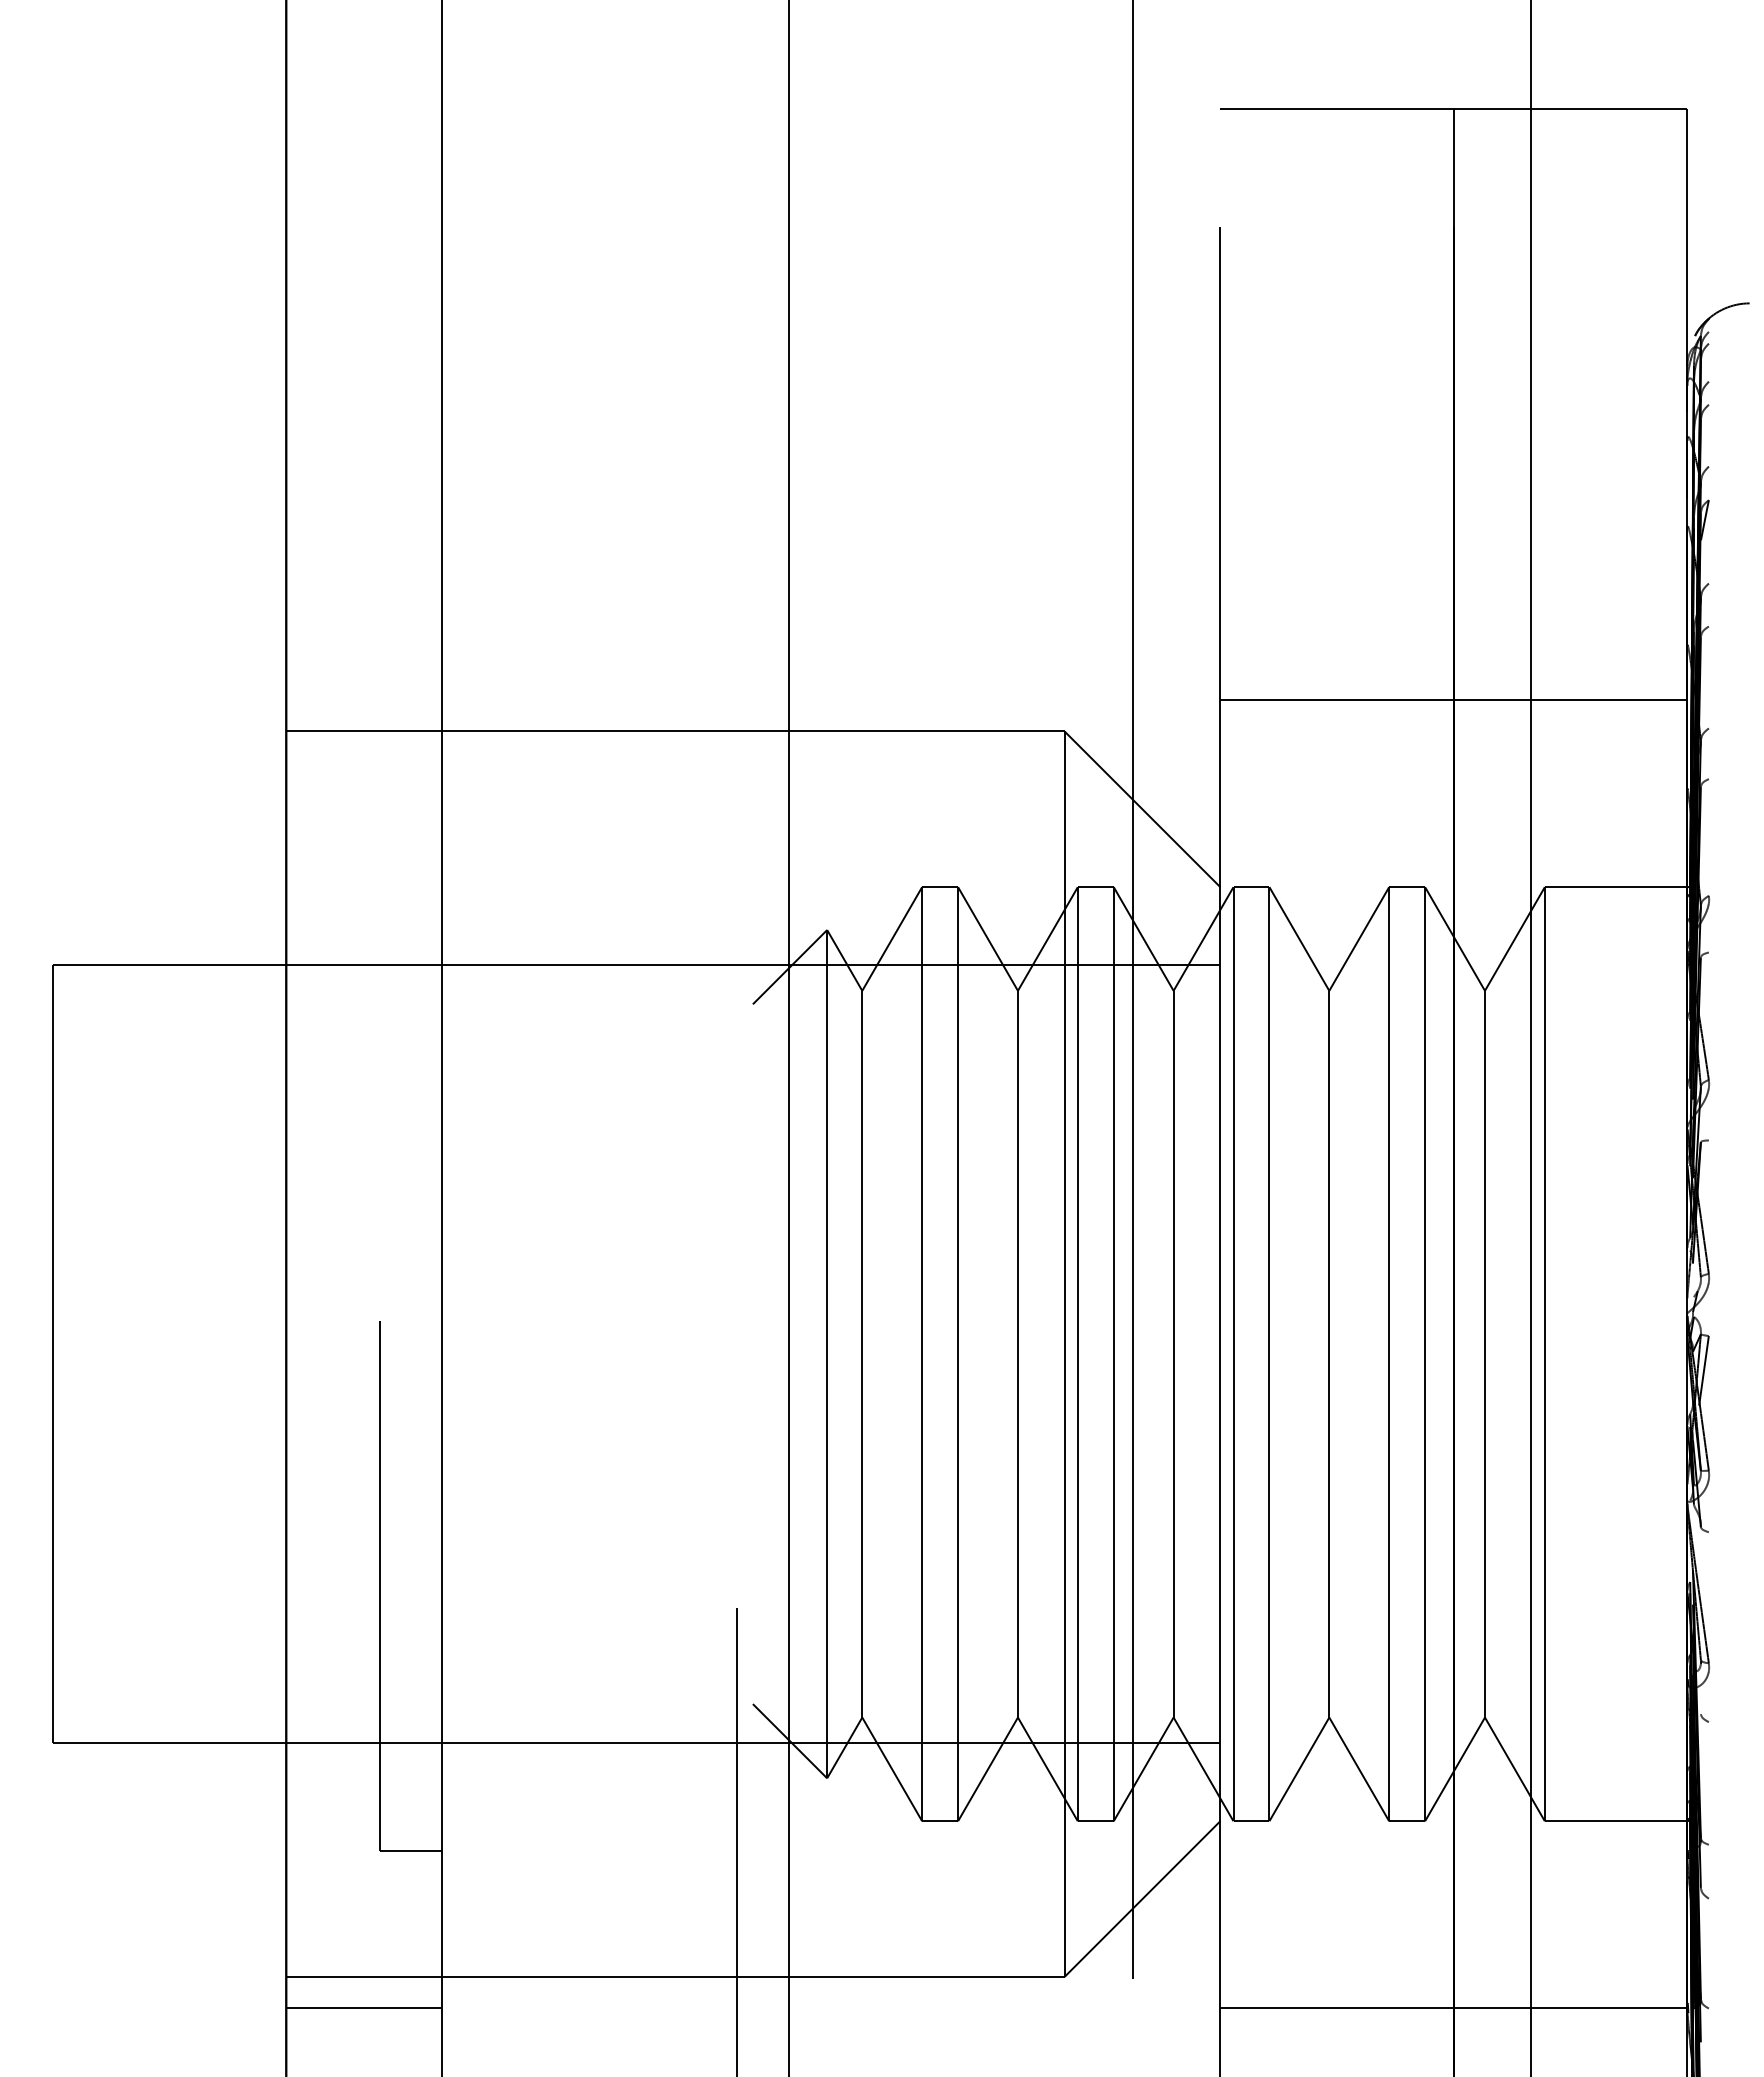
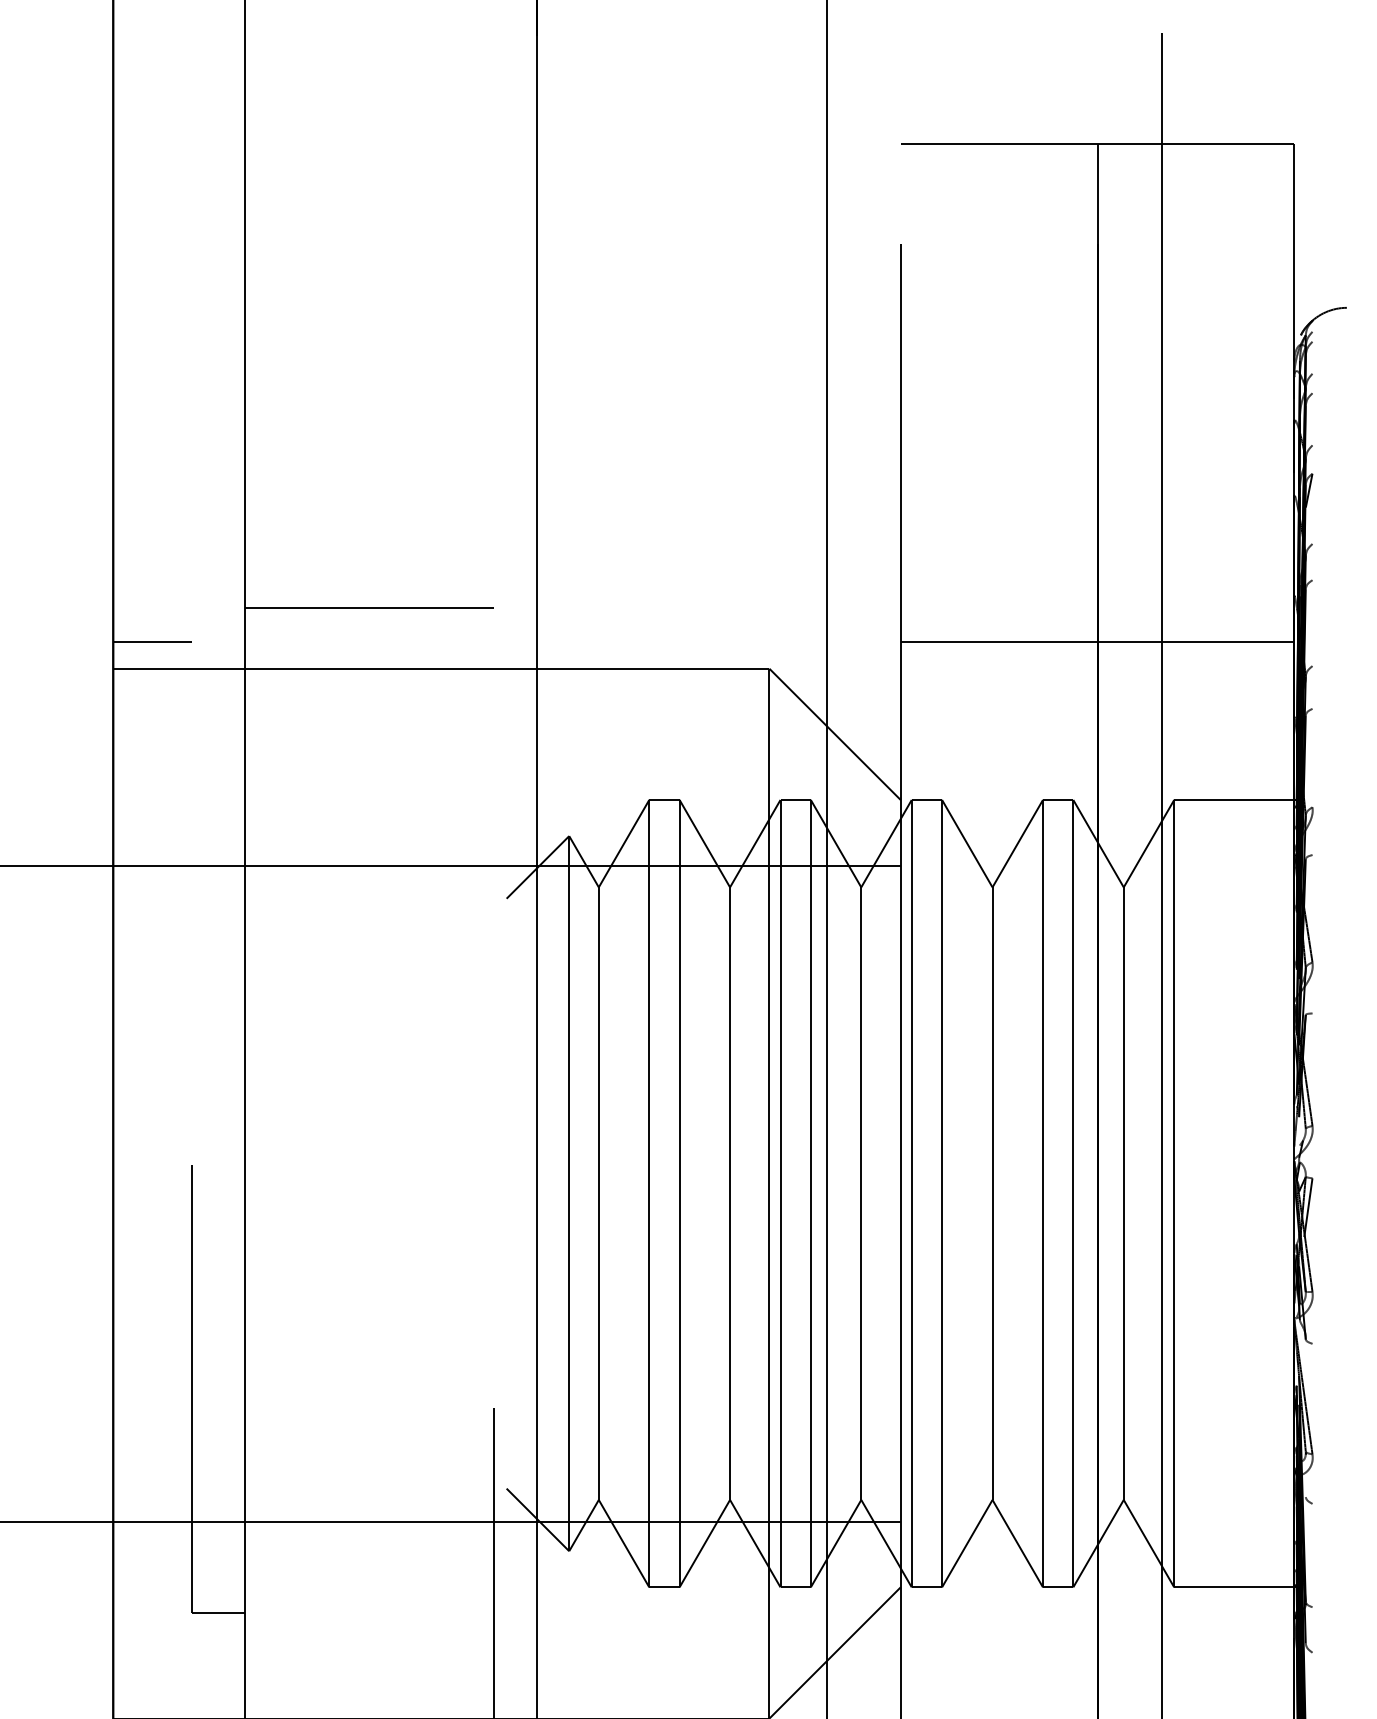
line: (589, 659) -> (368, 608), added
line: (332, 700) -> (152, 642), added

